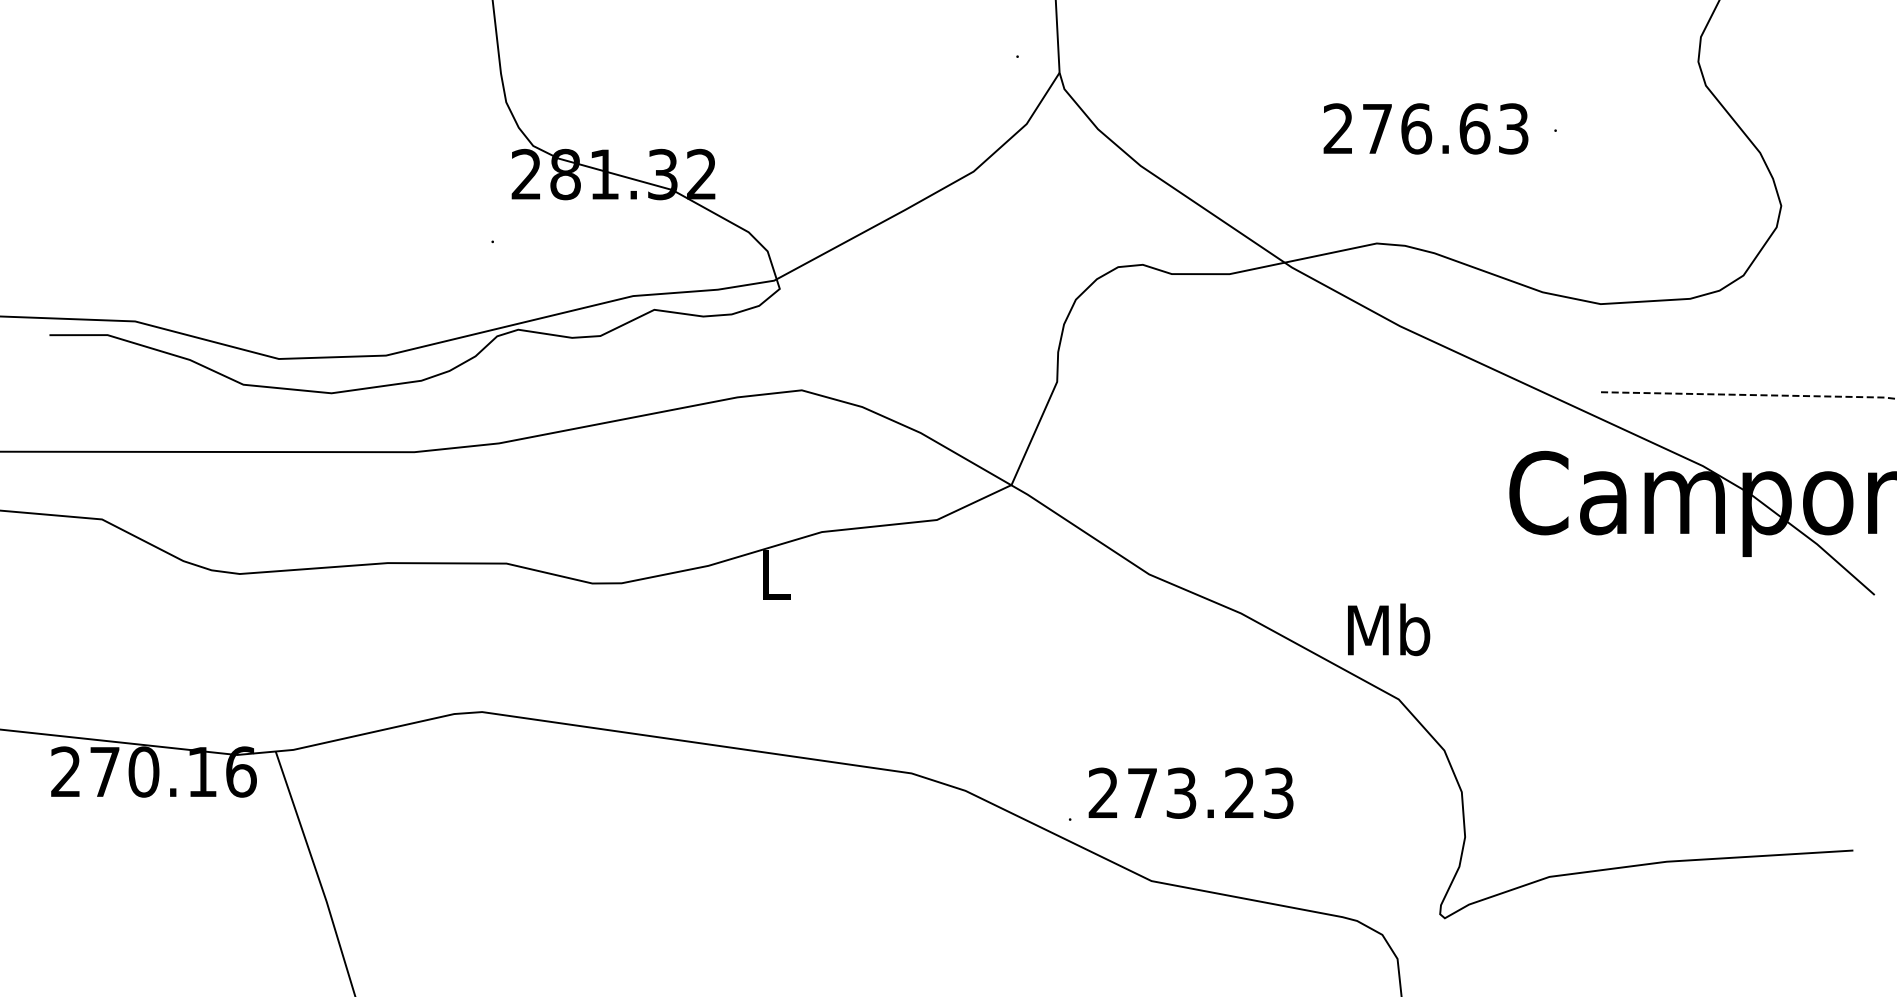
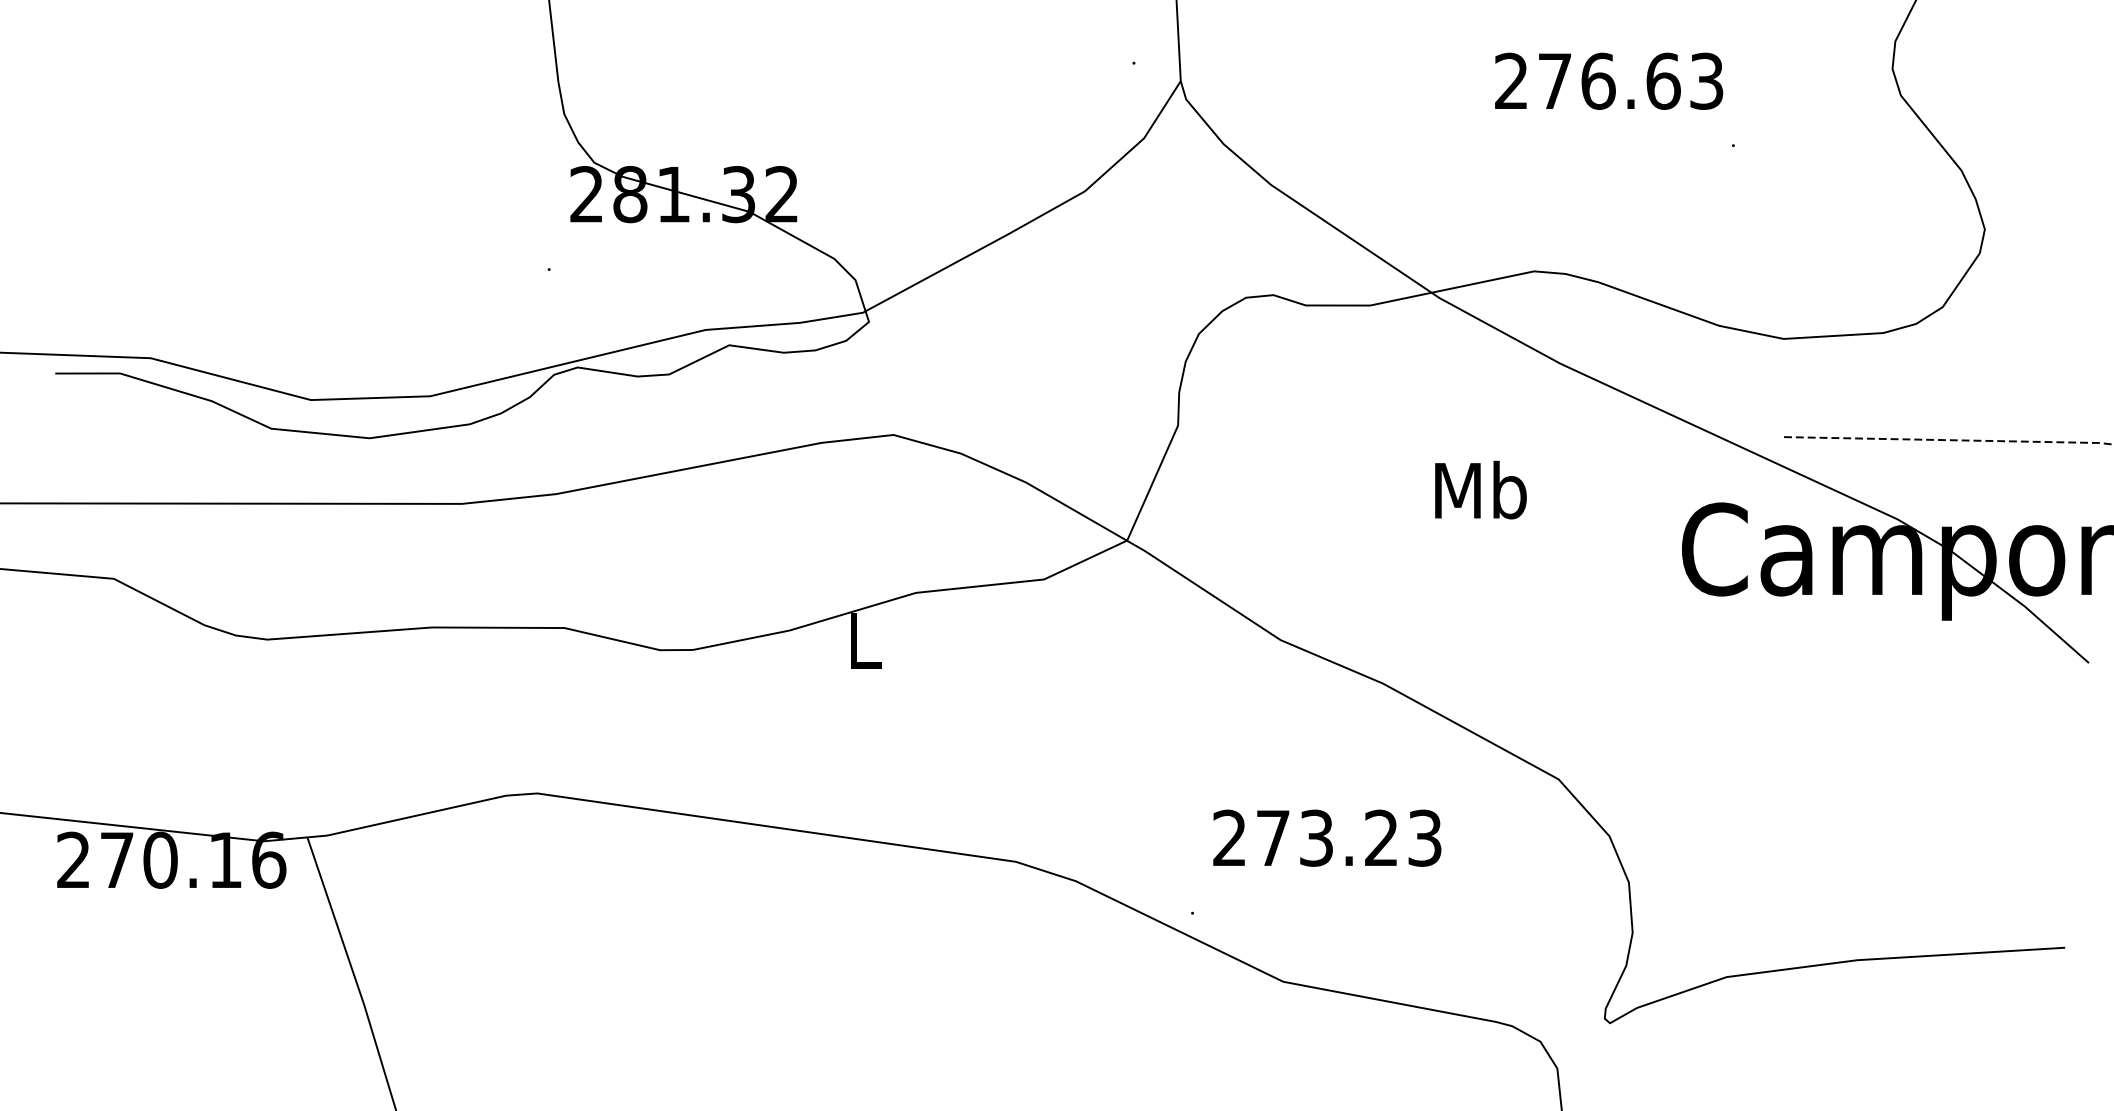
text: (1425, 128) -> (1608, 80), moved
text: (1389, 629) -> (1481, 489), moved
text: (1190, 792) -> (1326, 837), moved

